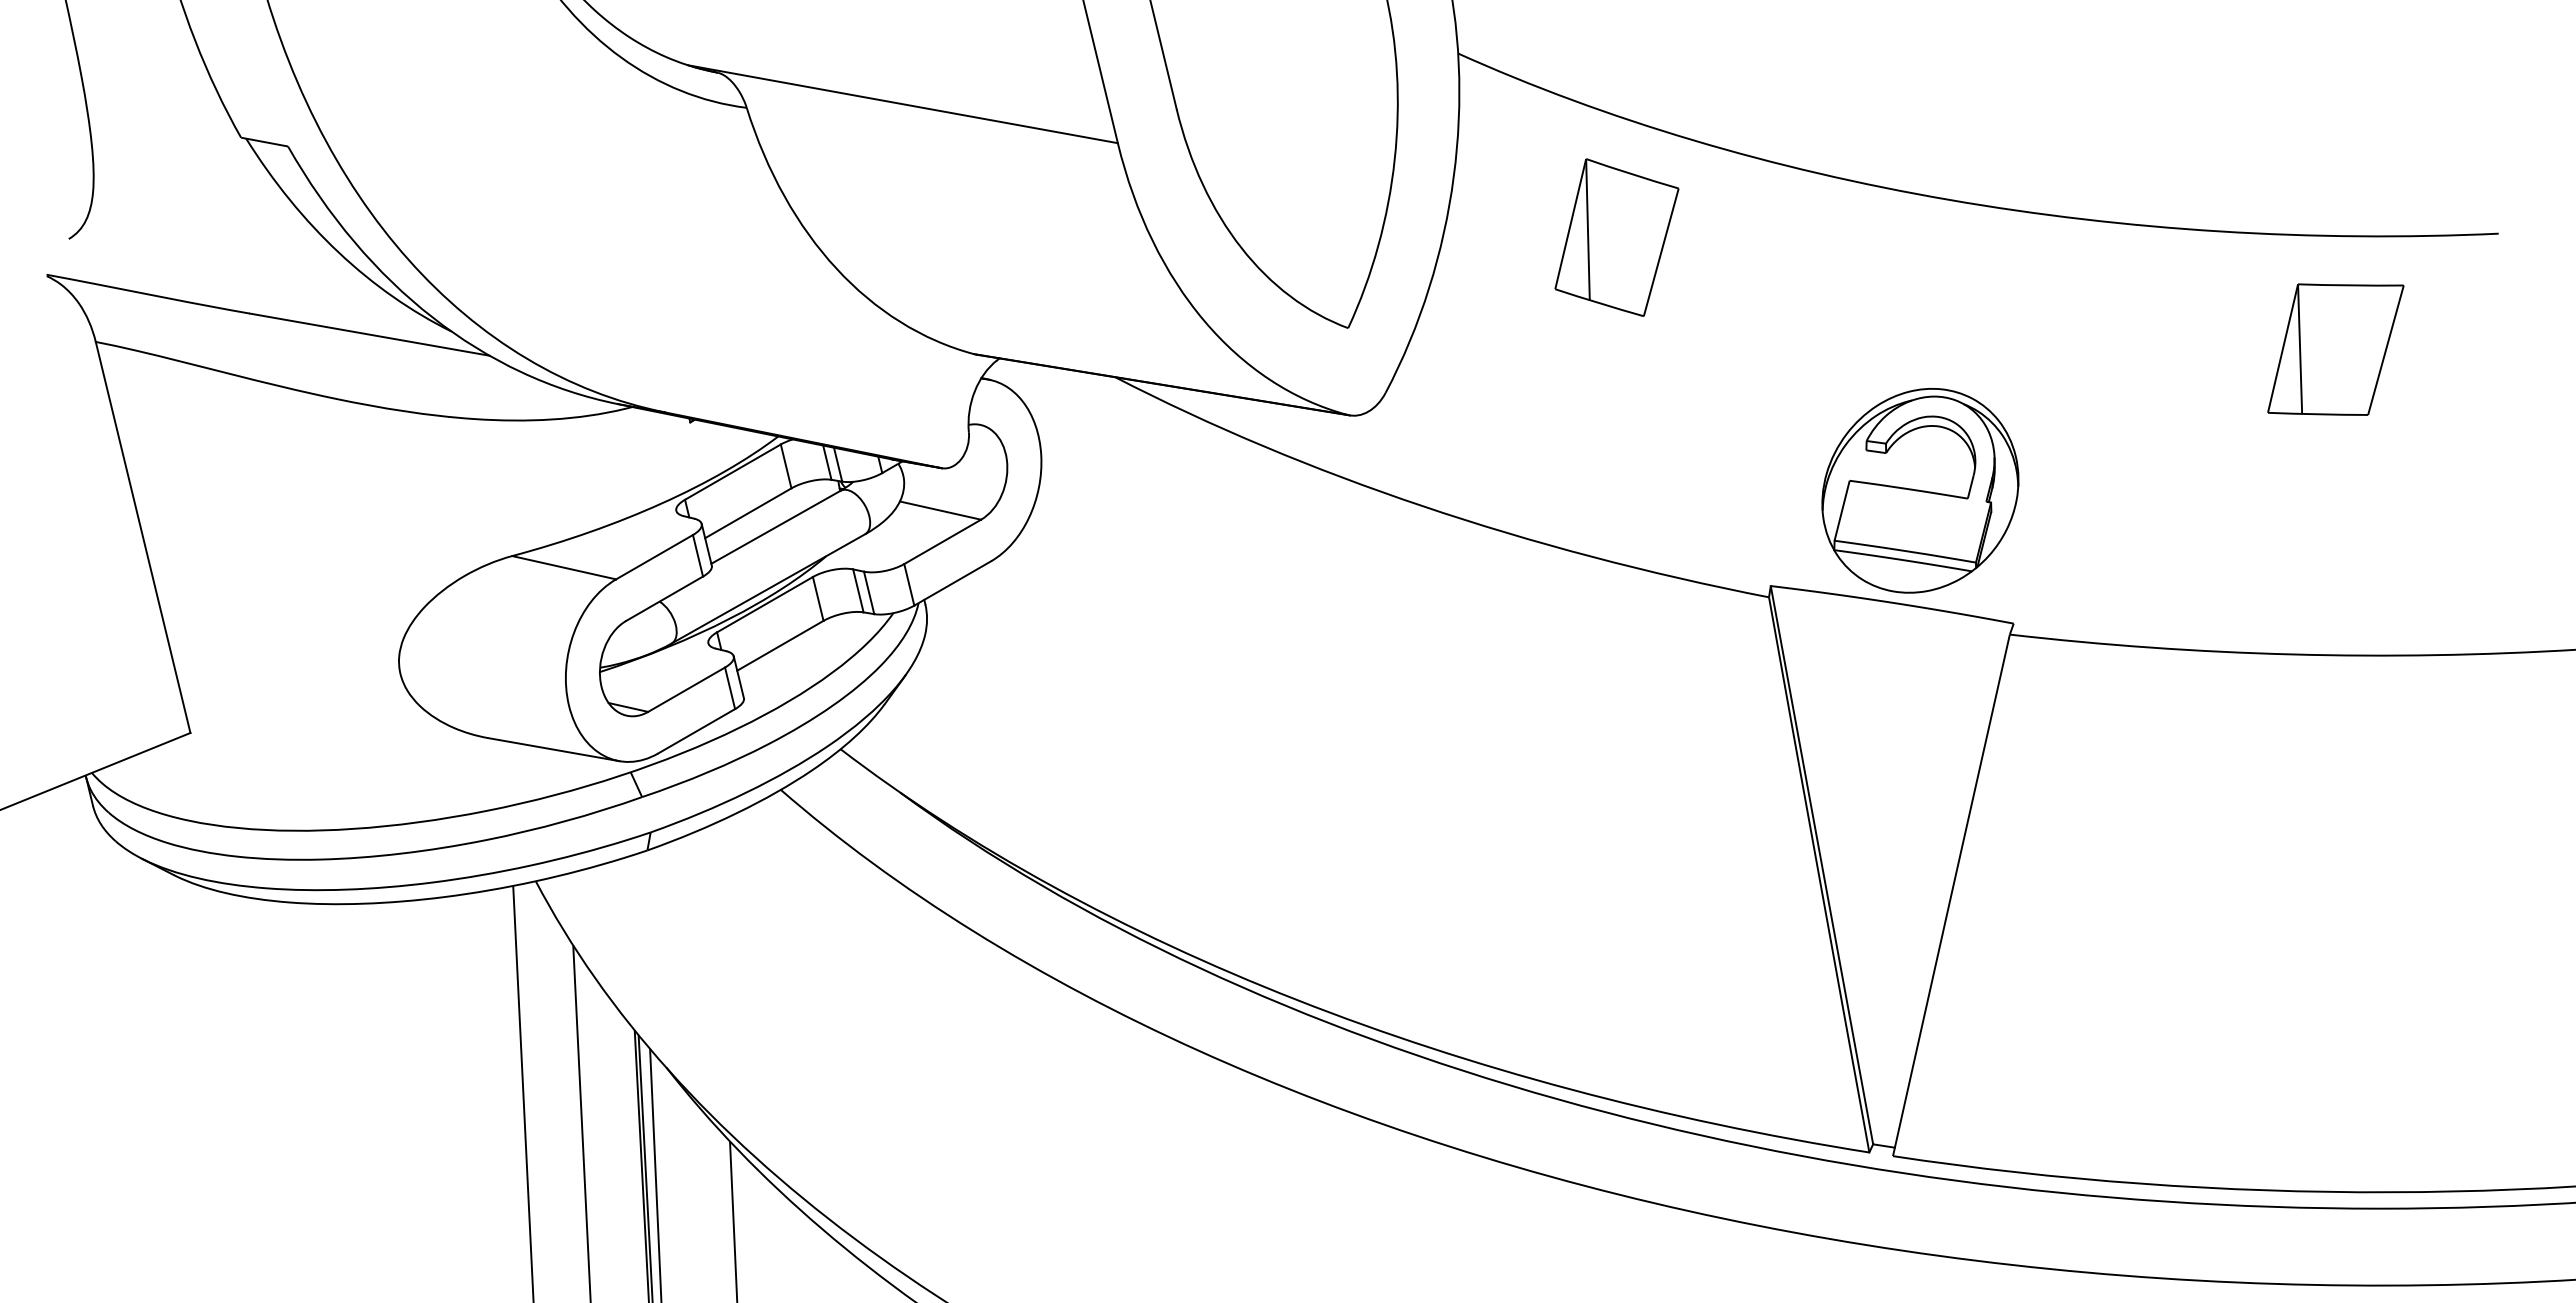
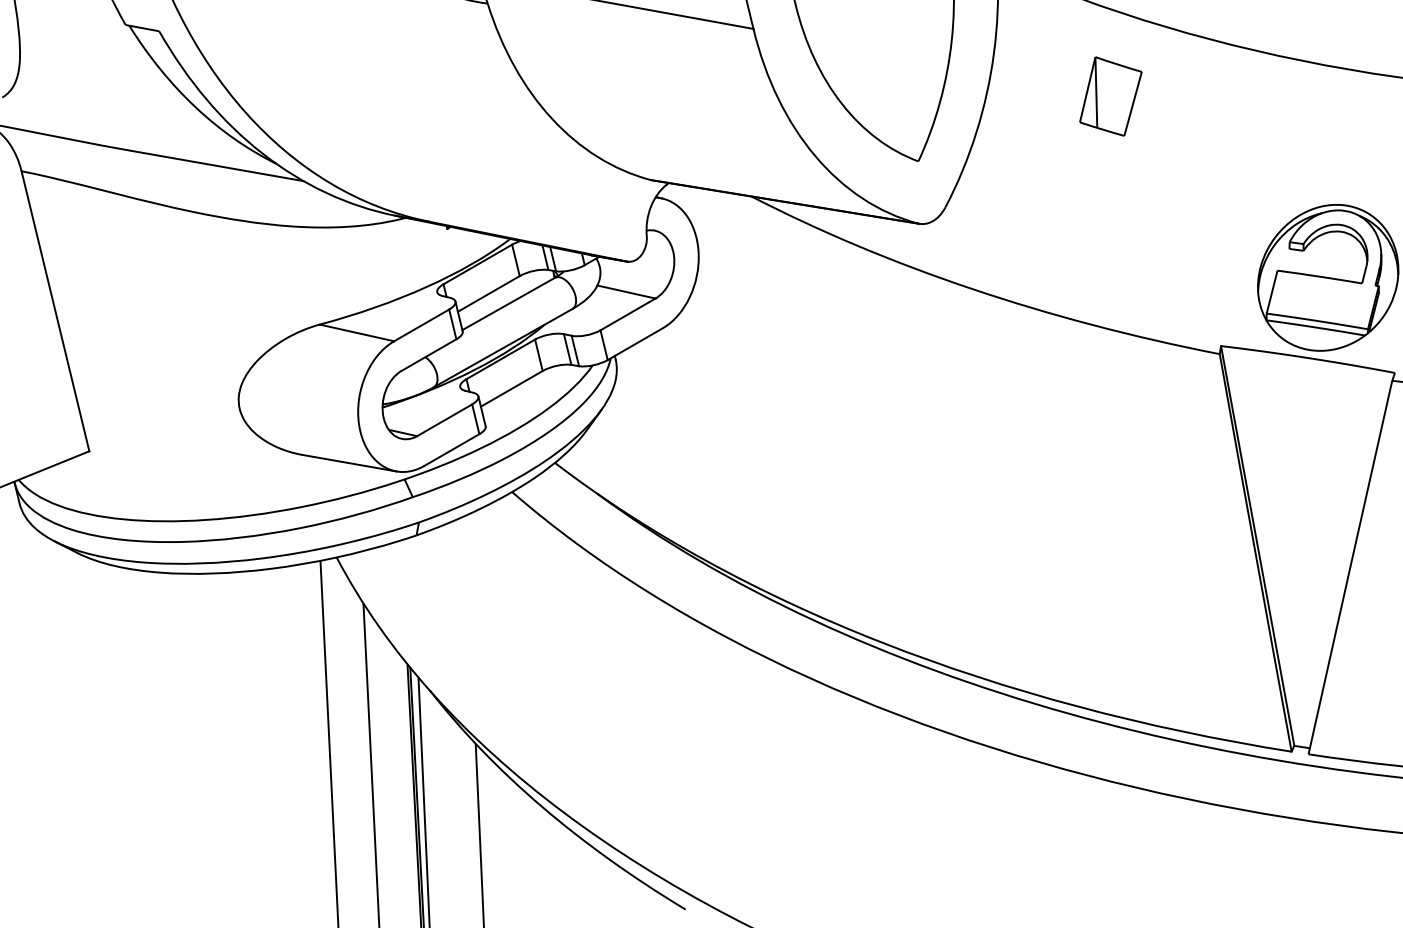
part: (1616, 237) -> (1110, 96), size x0.7

